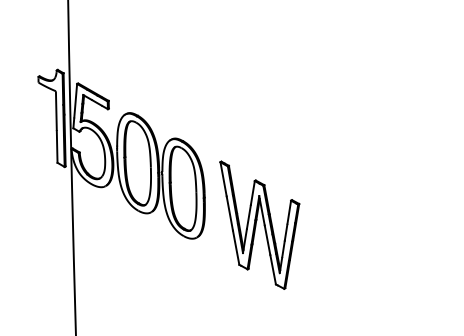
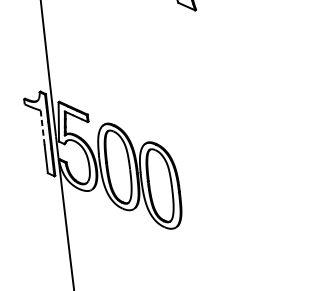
line: (56, 110) -> (42, 127), solid -> dashed
part: (259, 224) -> (230, 210), removed

